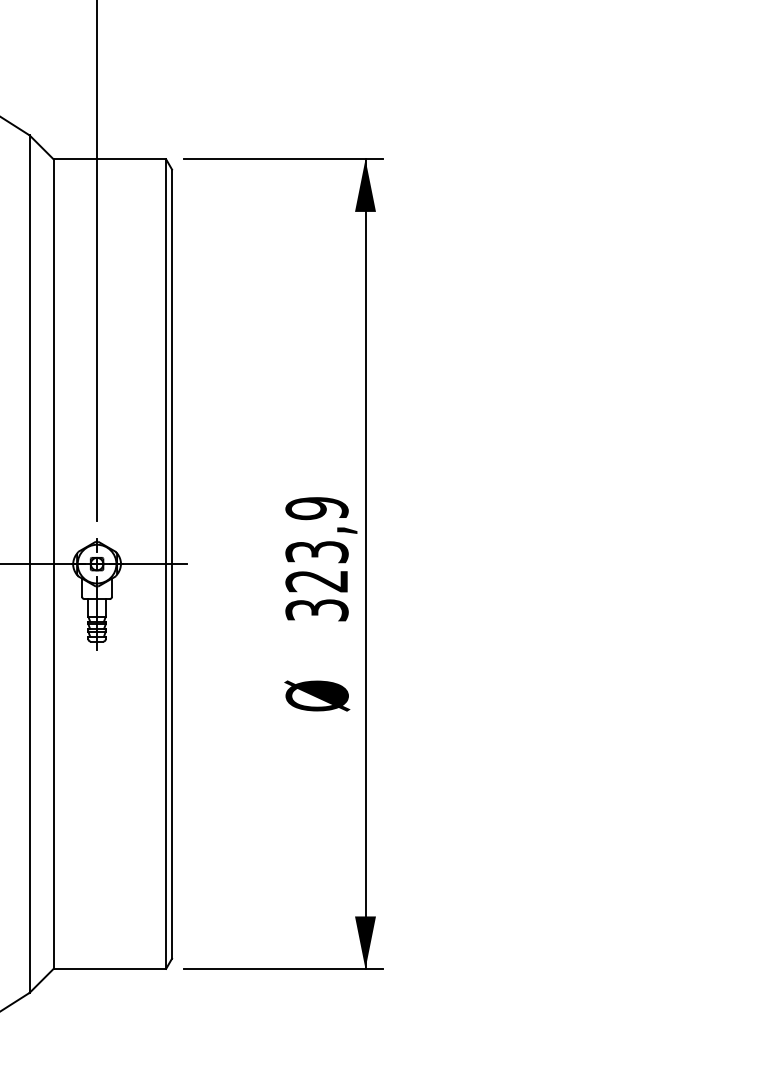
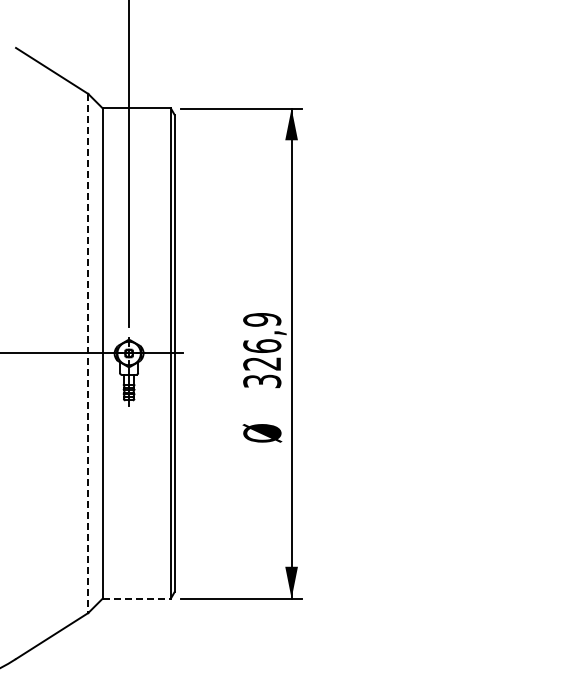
text: (317, 550) -> (262, 345), 323,9 -> 326,9
line: (29, 564) -> (88, 353), solid -> dashed
line: (110, 968) -> (137, 598), solid -> dashed

